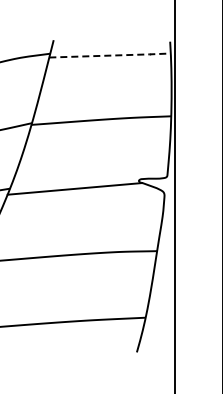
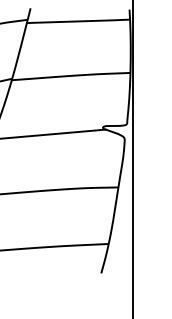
line: (111, 55) -> (79, 21), dashed -> solid

